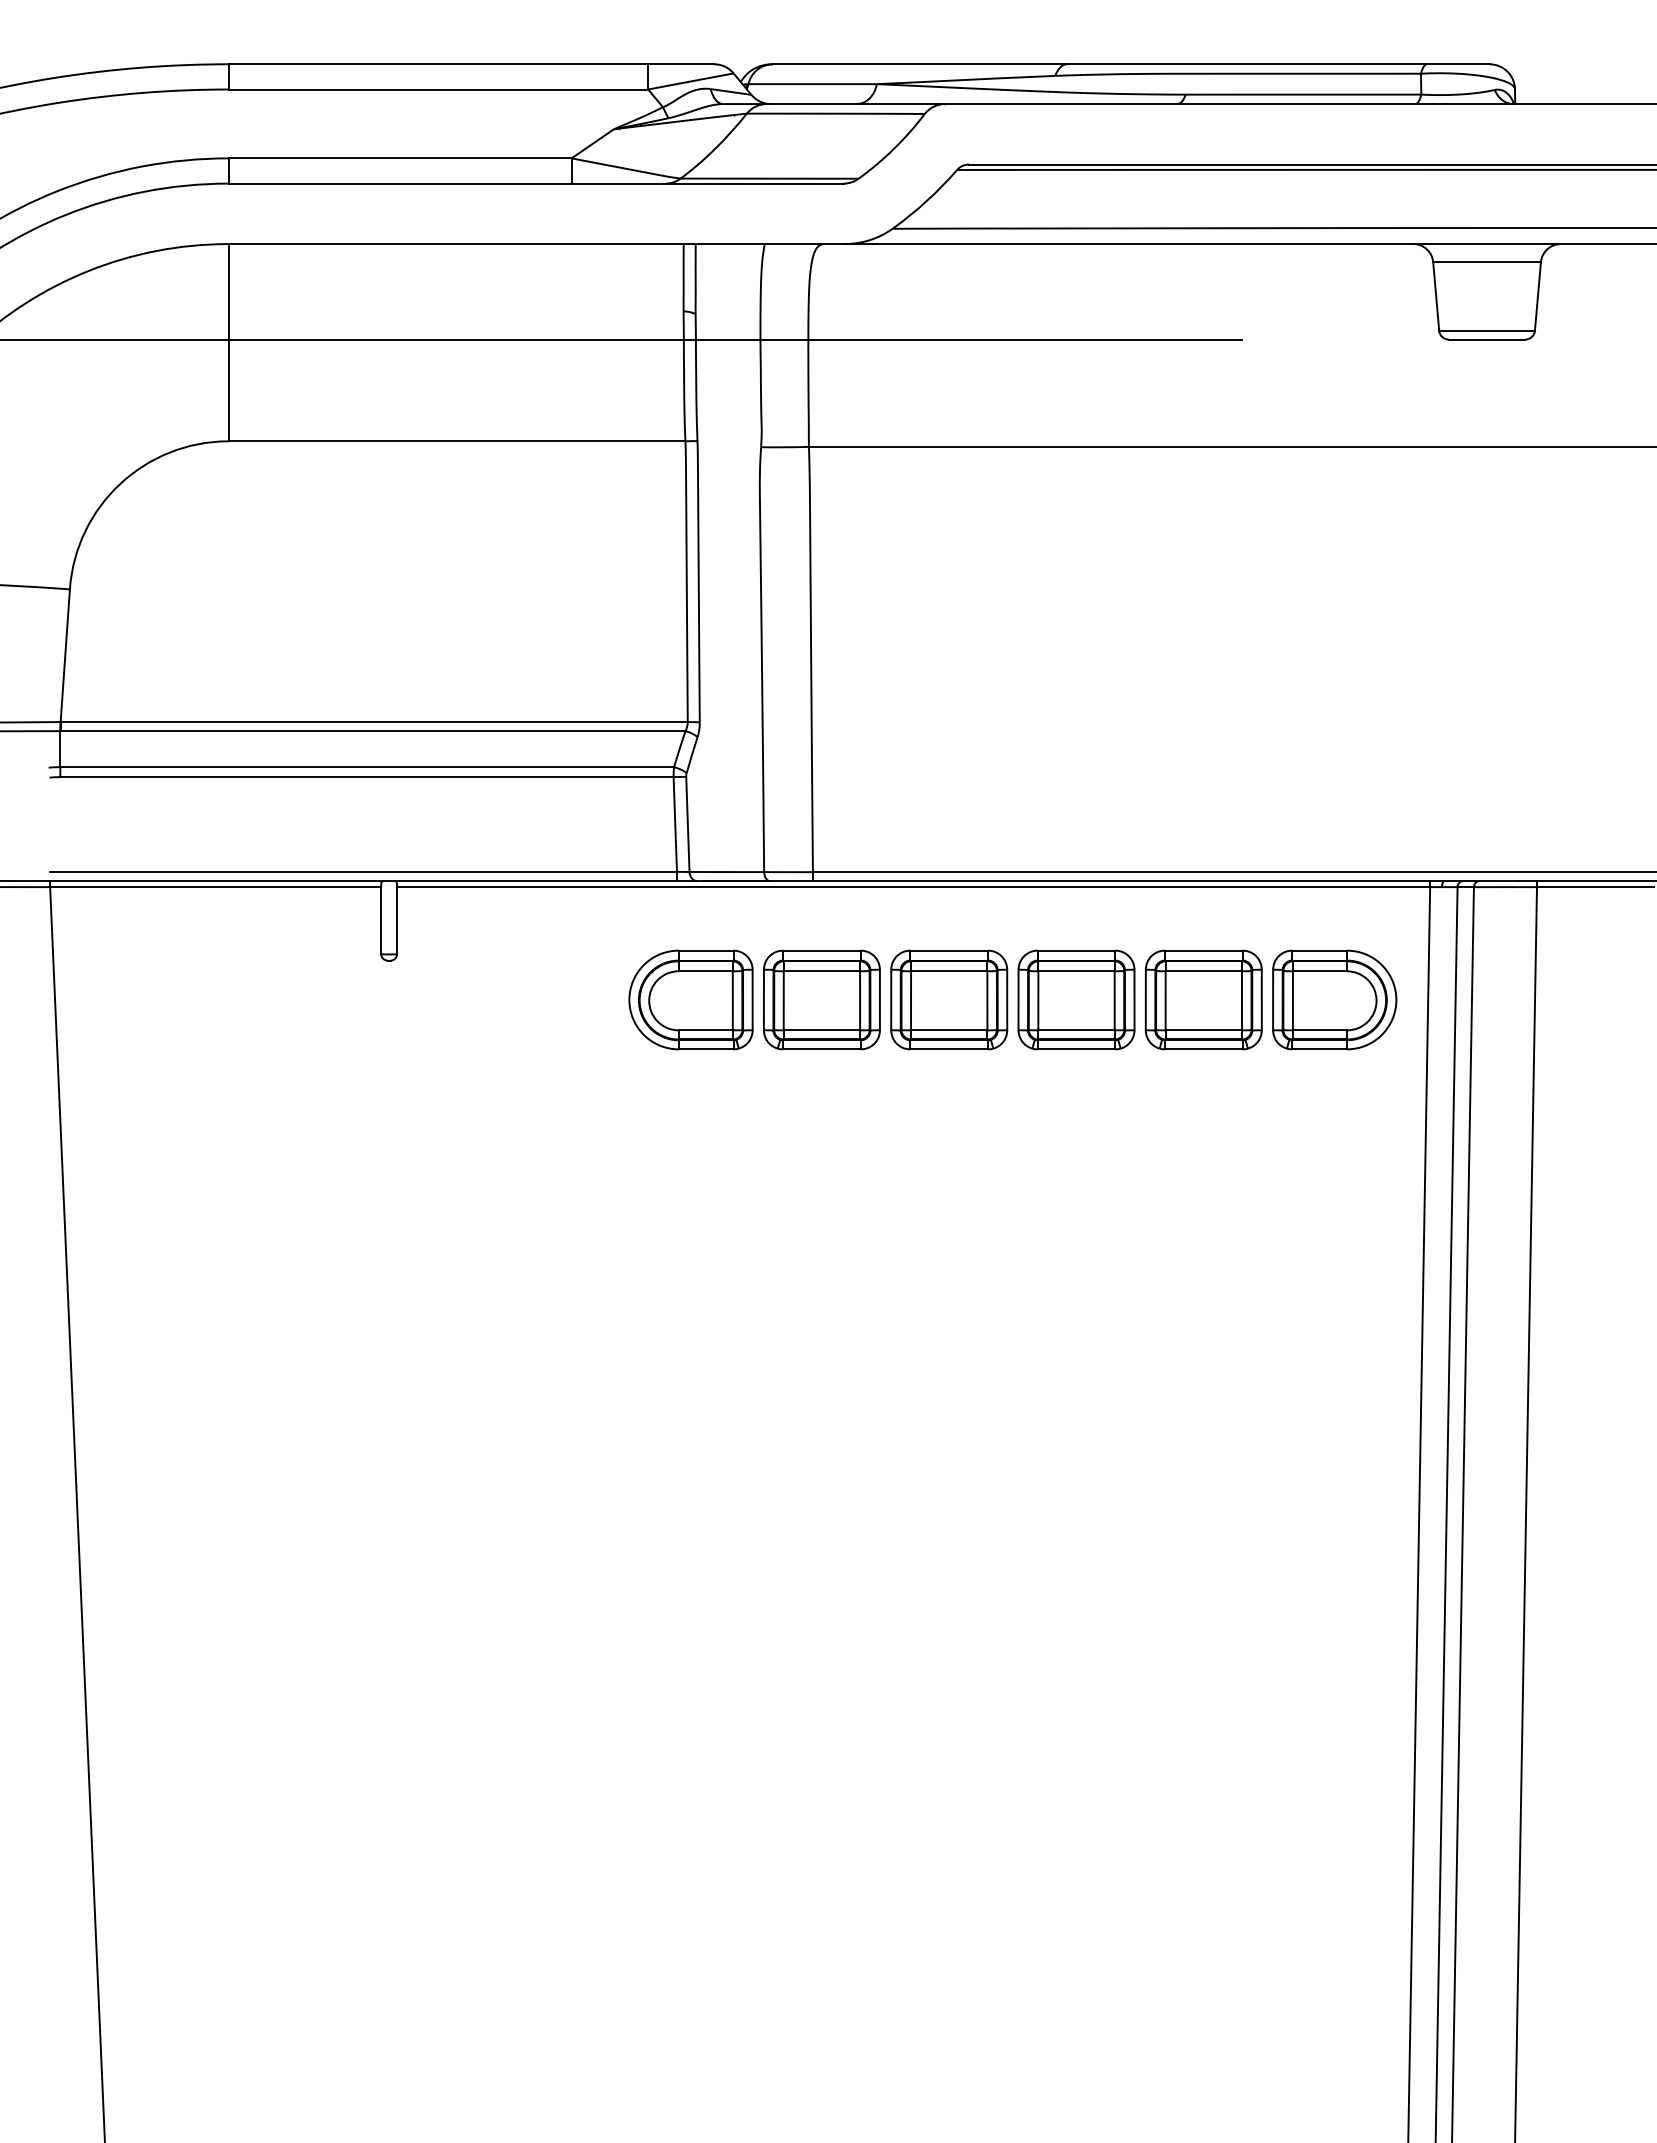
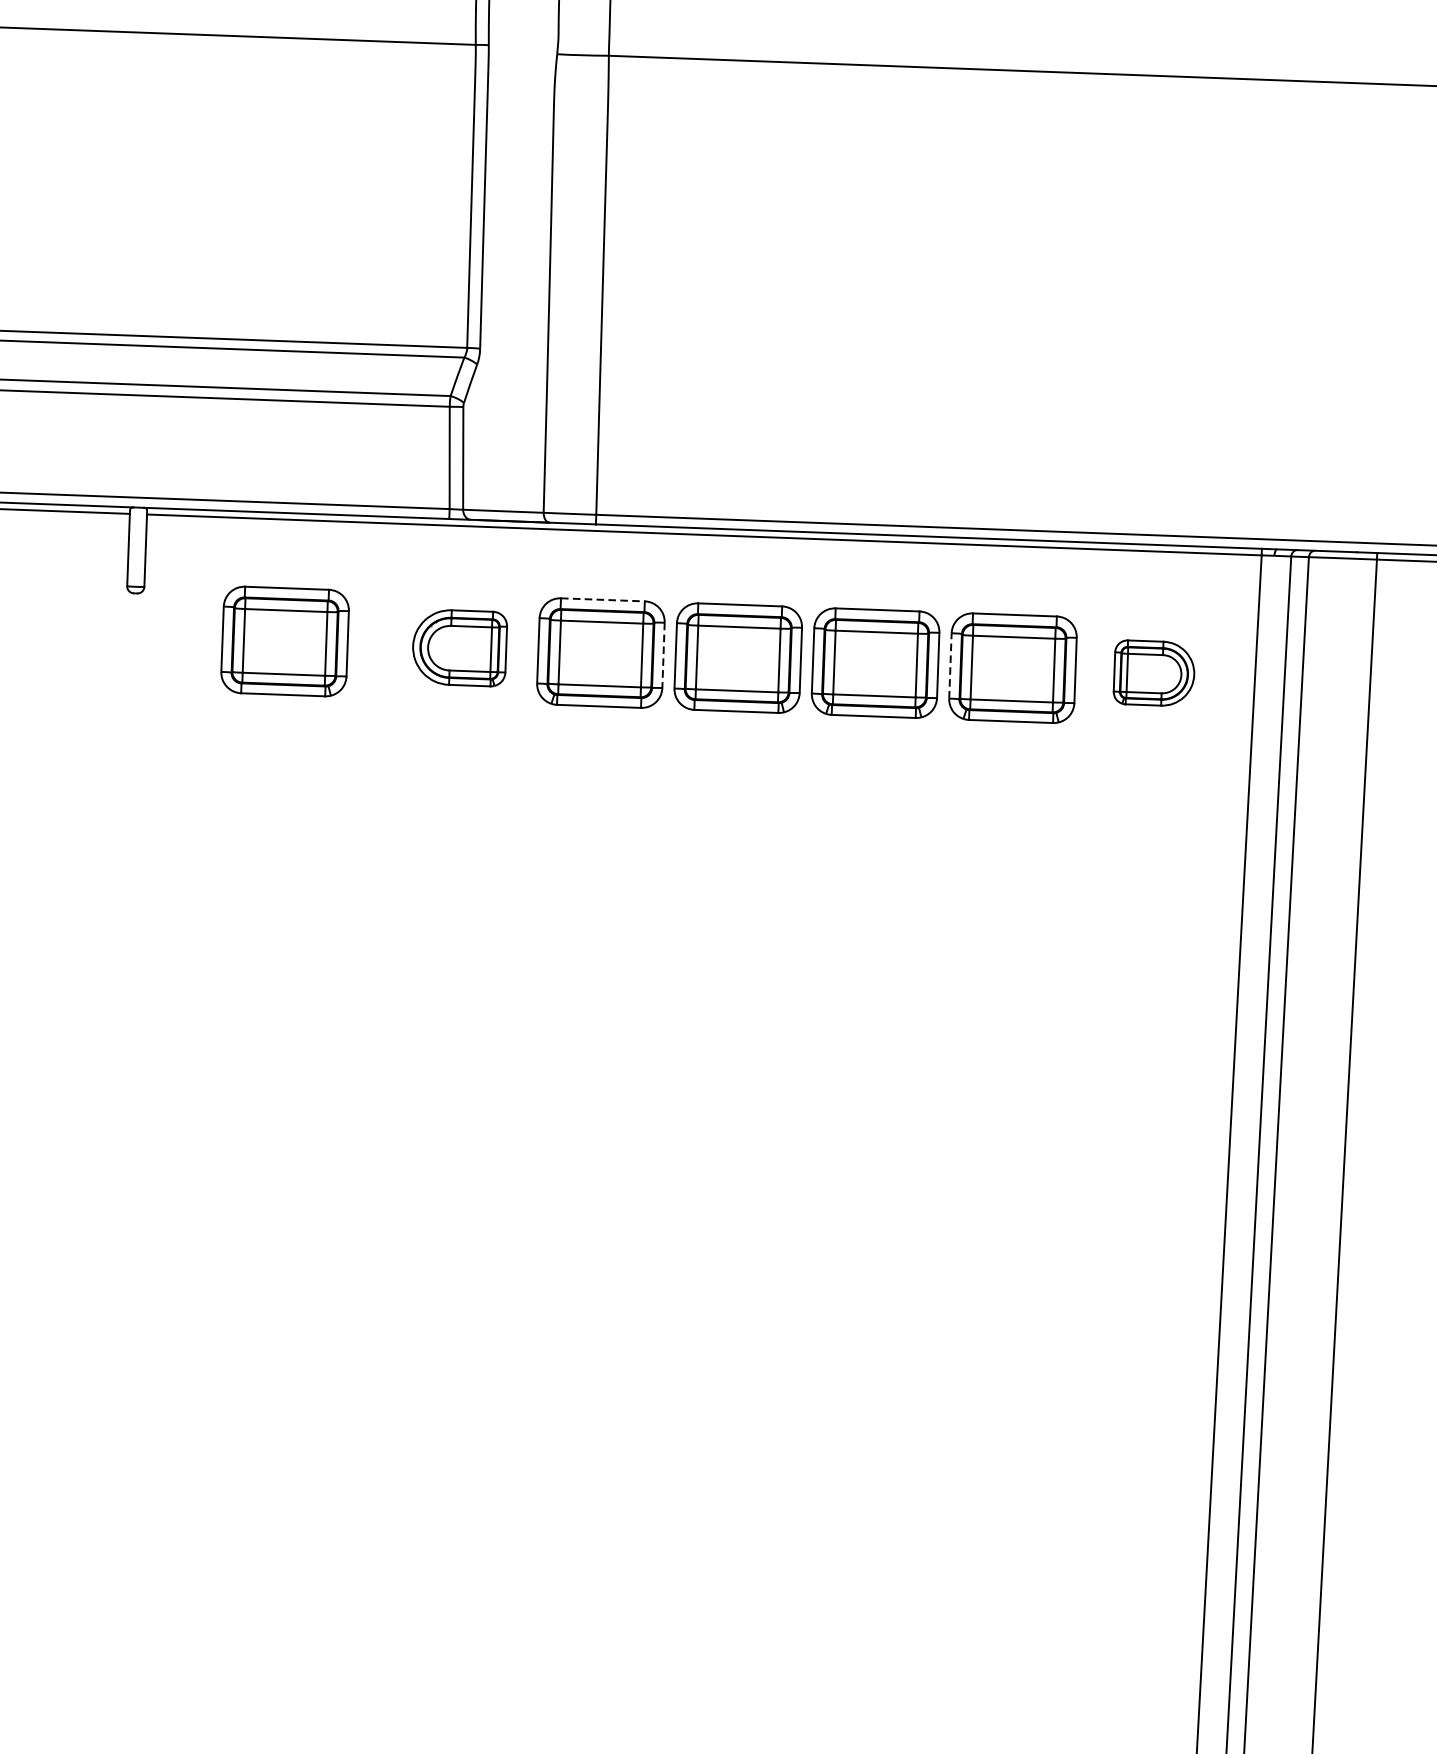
line: (821, 950) -> (602, 599), solid -> dashed
part: (529, 999) -> (285, 640), added
part: (690, 999) -> (459, 647), size x0.7
line: (1145, 999) -> (950, 665), solid -> dashed
part: (1334, 999) -> (1154, 672), size x0.6
line: (879, 1000) -> (663, 655), solid -> dashed

